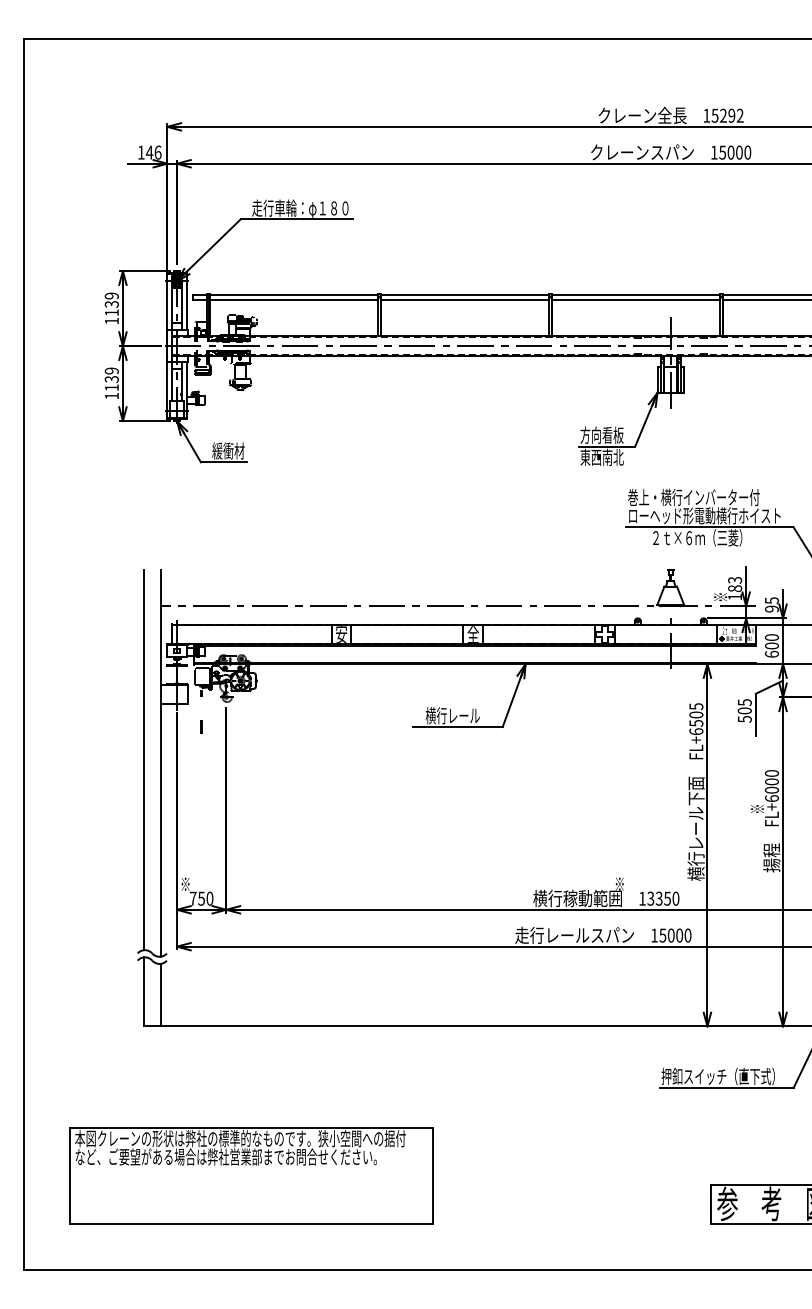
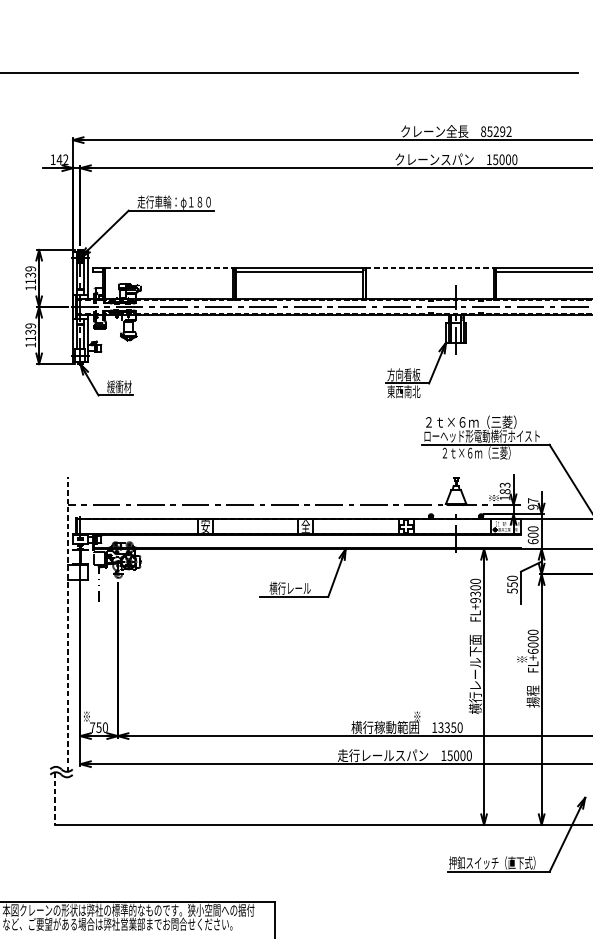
text: (706, 115) -> (483, 131), 15292 -> 85292
text: (157, 152) -> (65, 159), 146 -> 142
line: (293, 294) -> (169, 267), solid -> dashed
line: (636, 294) -> (430, 267), solid -> dashed
line: (293, 299) -> (169, 271), removed
line: (636, 299) -> (430, 271), removed
text: (693, 497) -> (473, 422), 巻上・横行インバーター付 -> ２ｔ×６ｍ（三菱）
text: (772, 600) -> (533, 500), 95 -> 97
text: (744, 706) -> (512, 581), 505 -> 550
text: (696, 719) -> (475, 591), FL+6505 -> FL+9300
line: (144, 760) -> (55, 622), removed
line: (160, 762) -> (67, 623), solid -> dashed
line: (144, 991) -> (55, 798), solid -> dashed
line: (160, 994) -> (67, 800), removed

